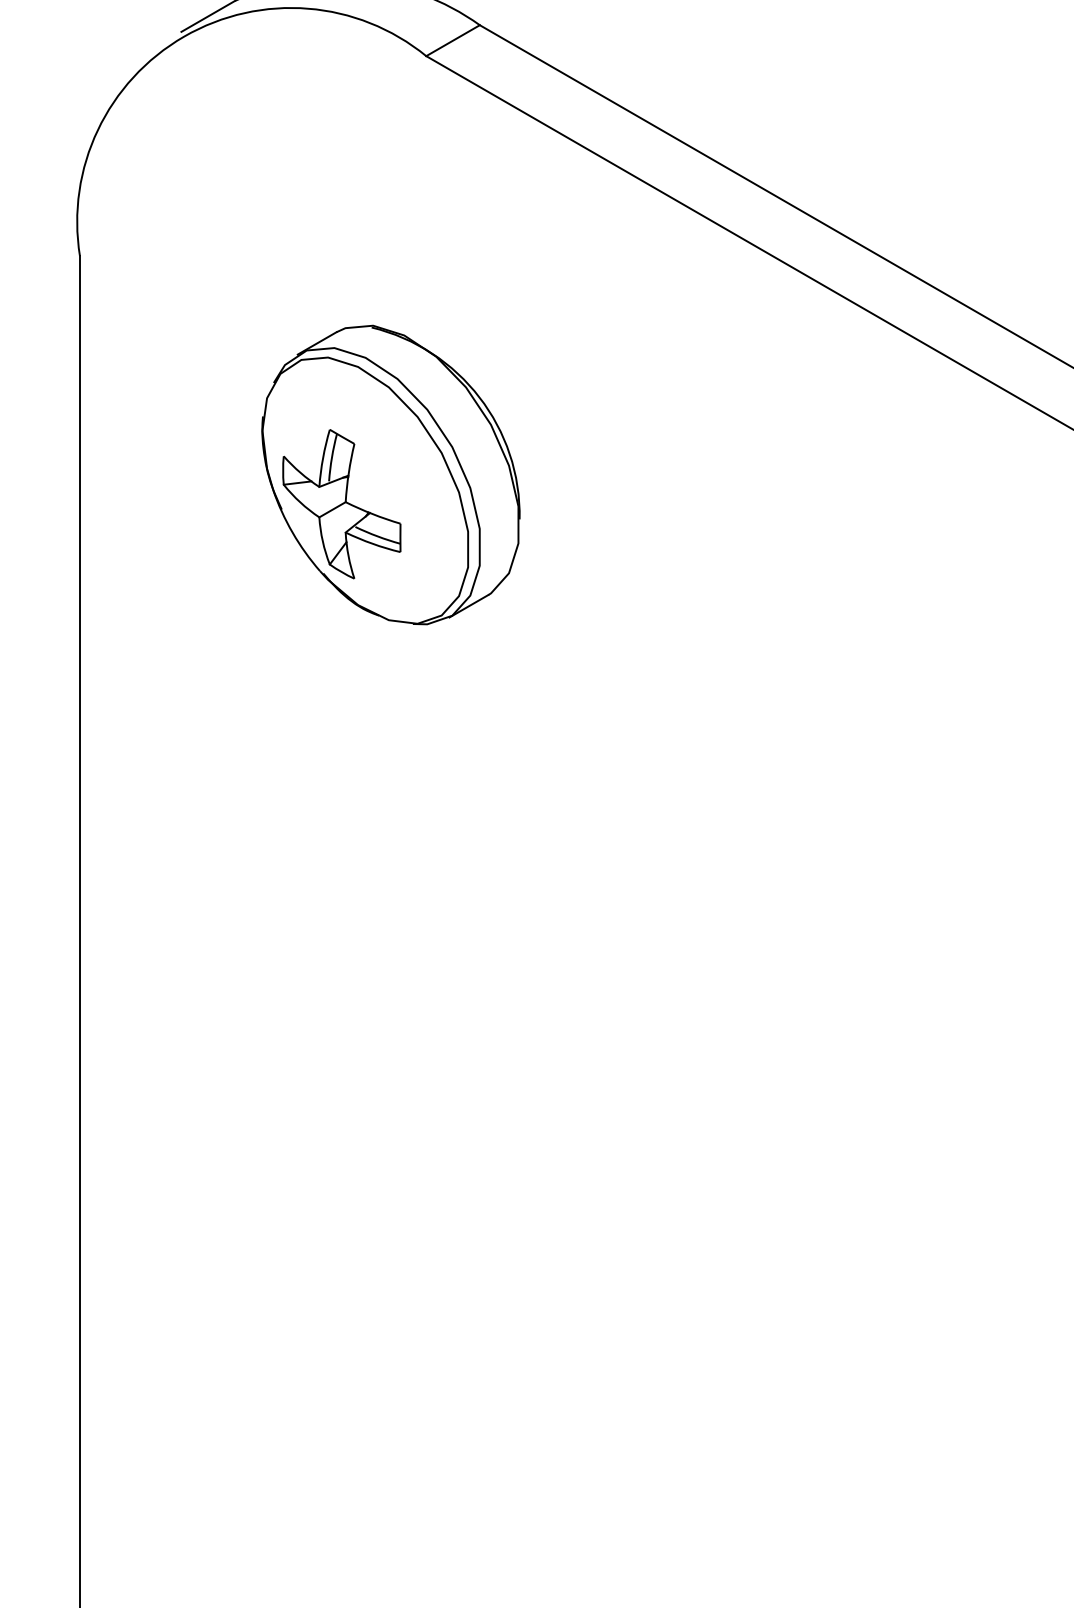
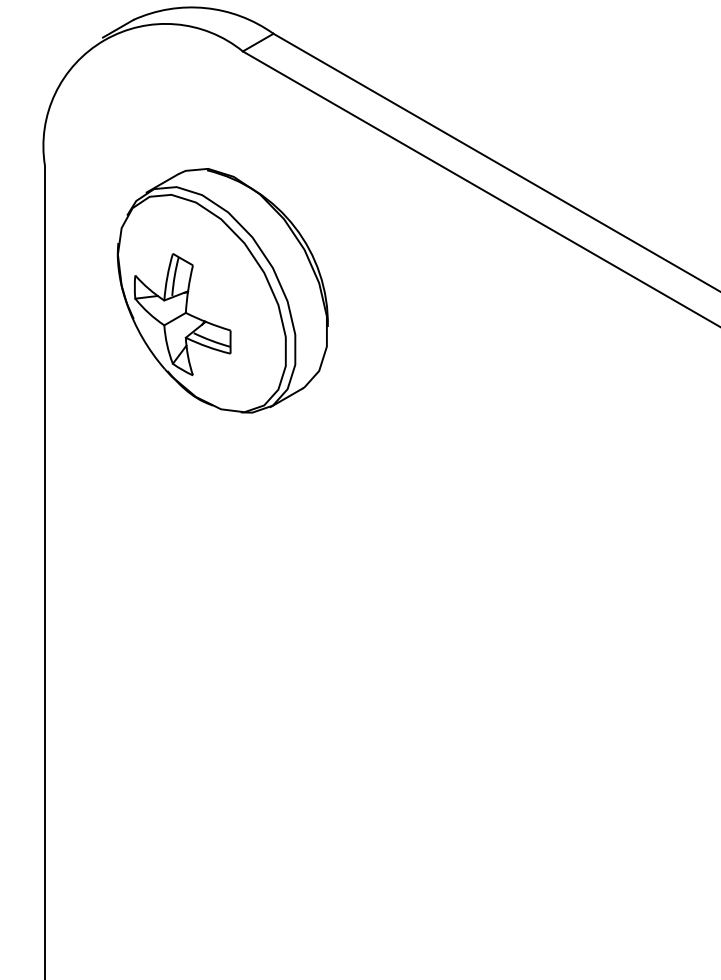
part: (390, 474) -> (222, 290), size x1.43

